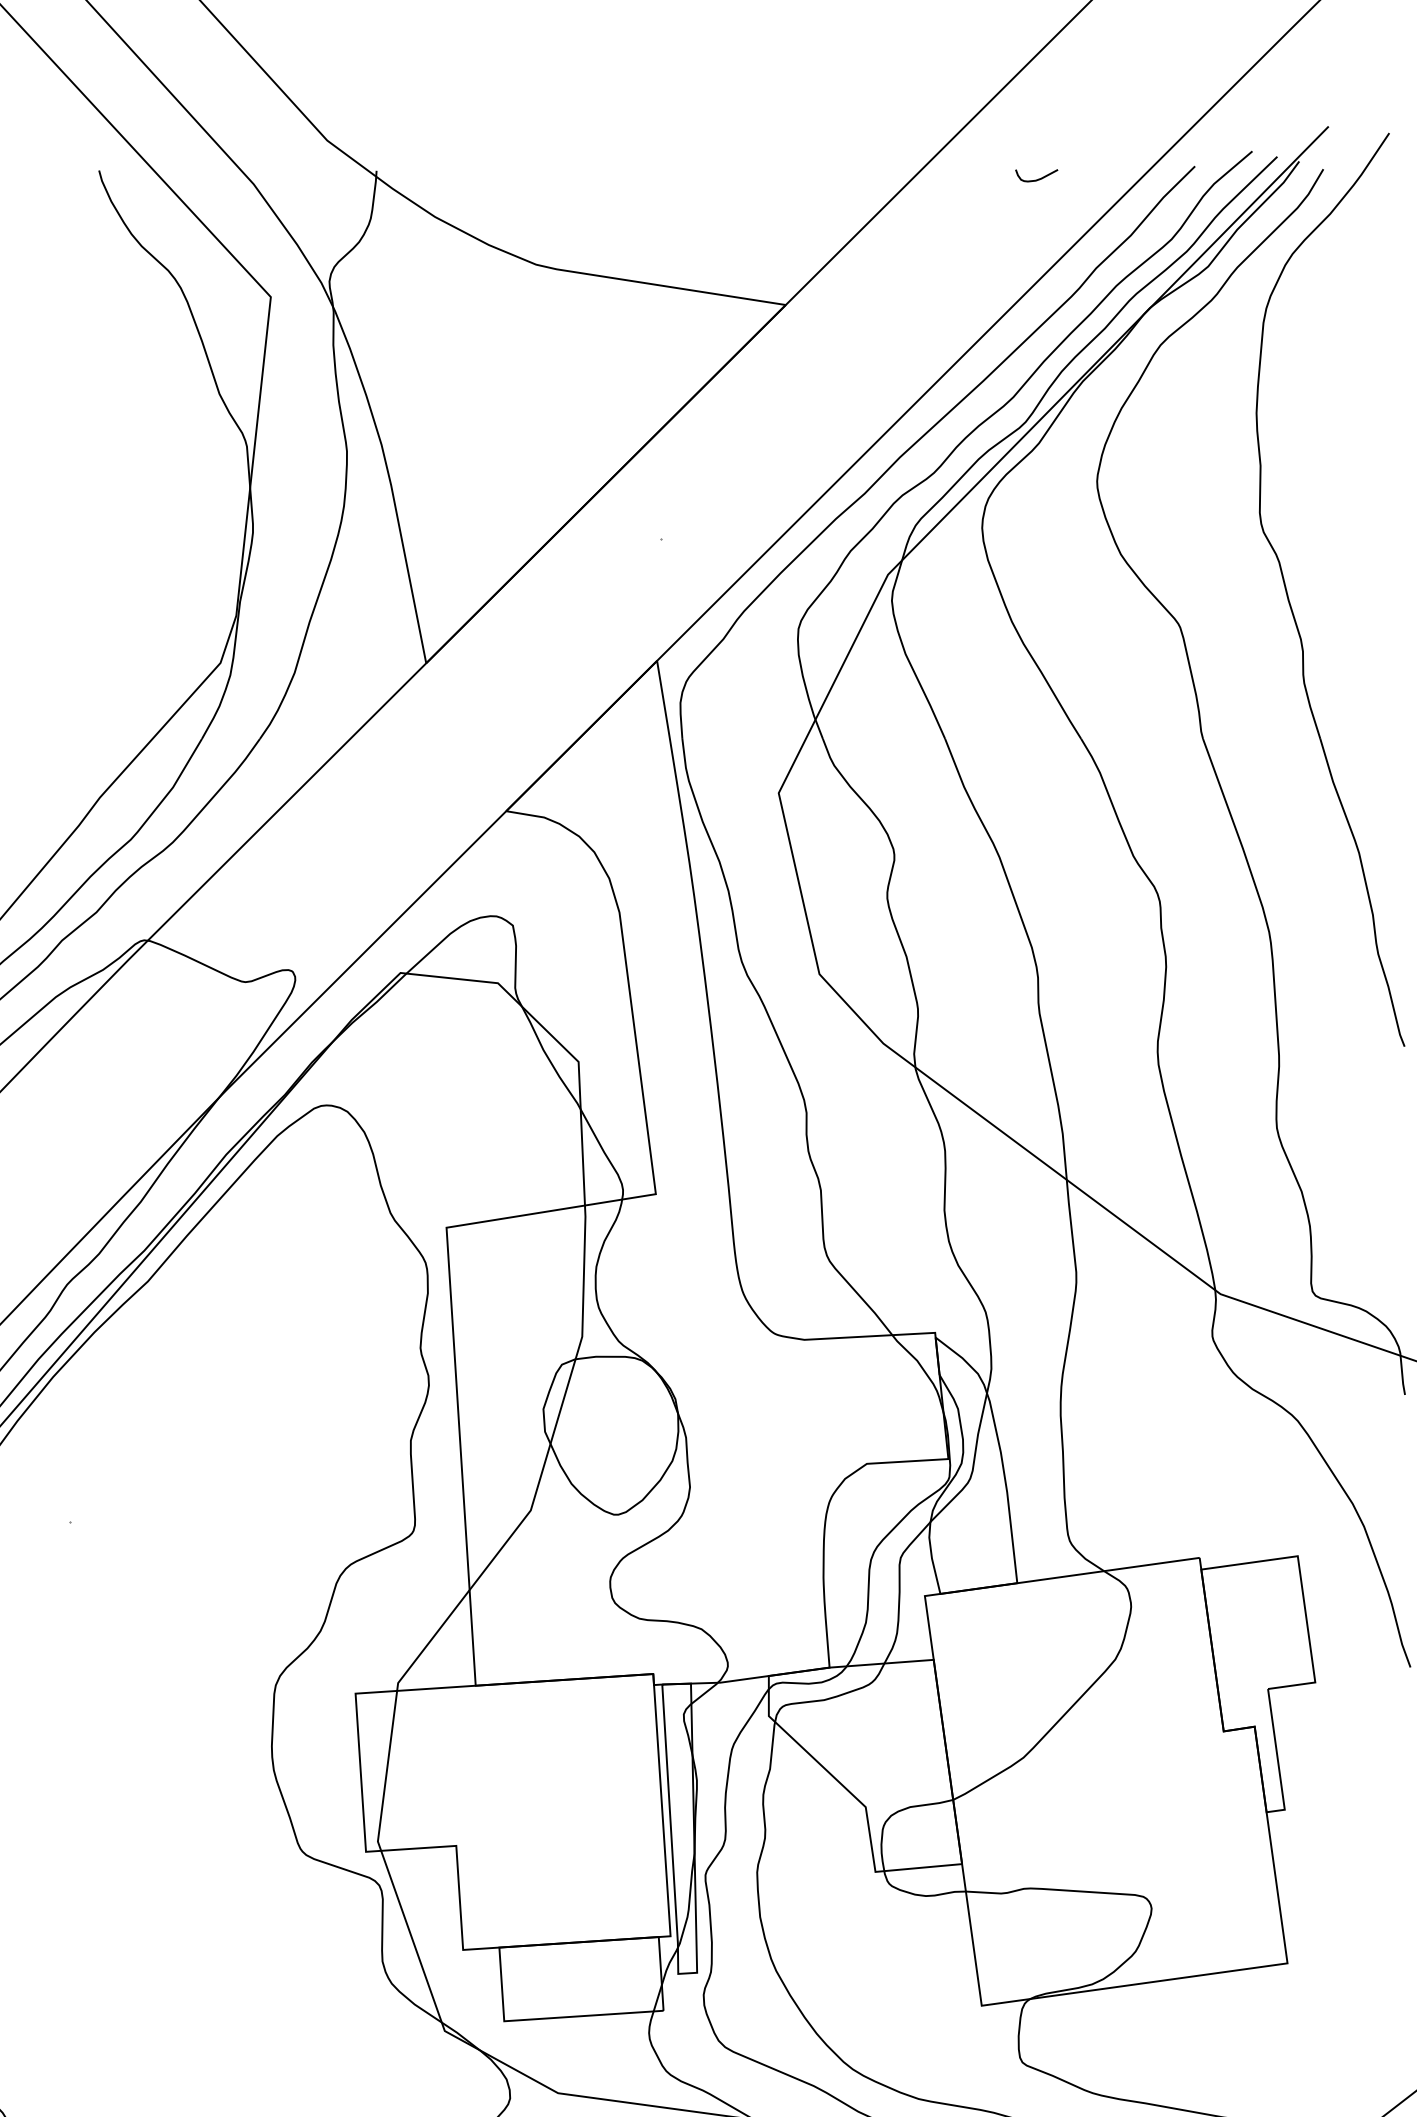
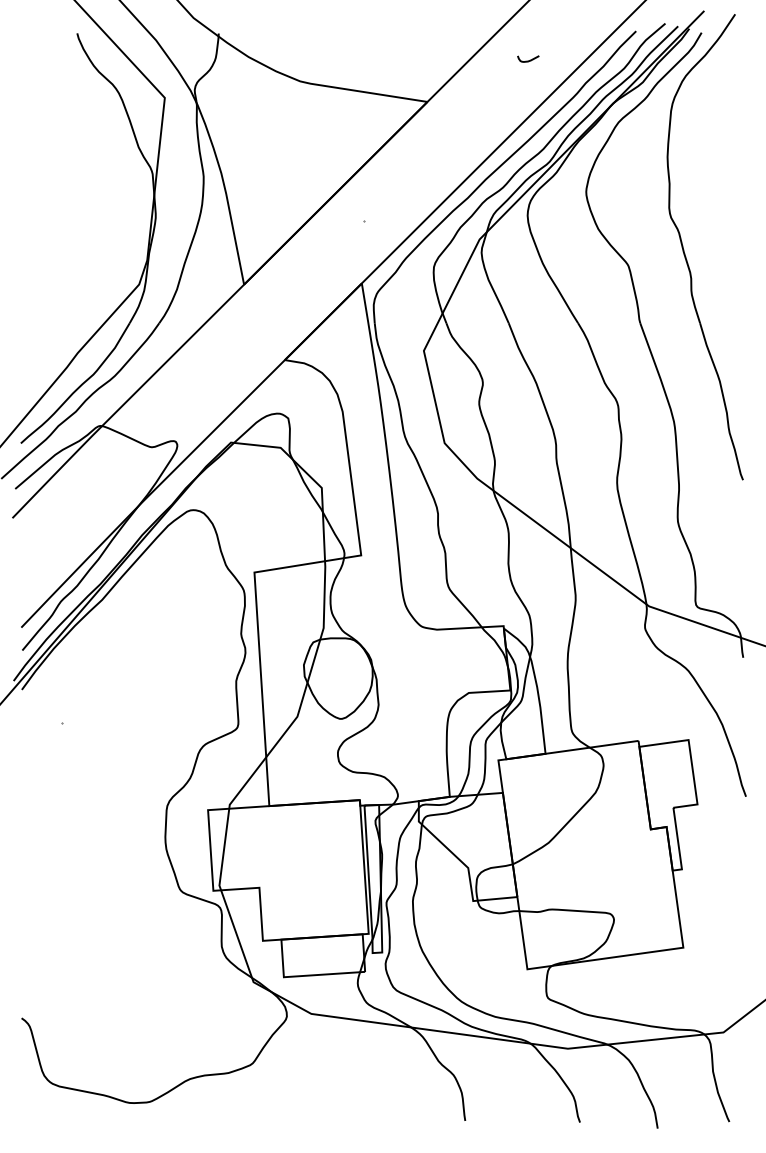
curve: (1036, 178) -> (528, 60), moved

